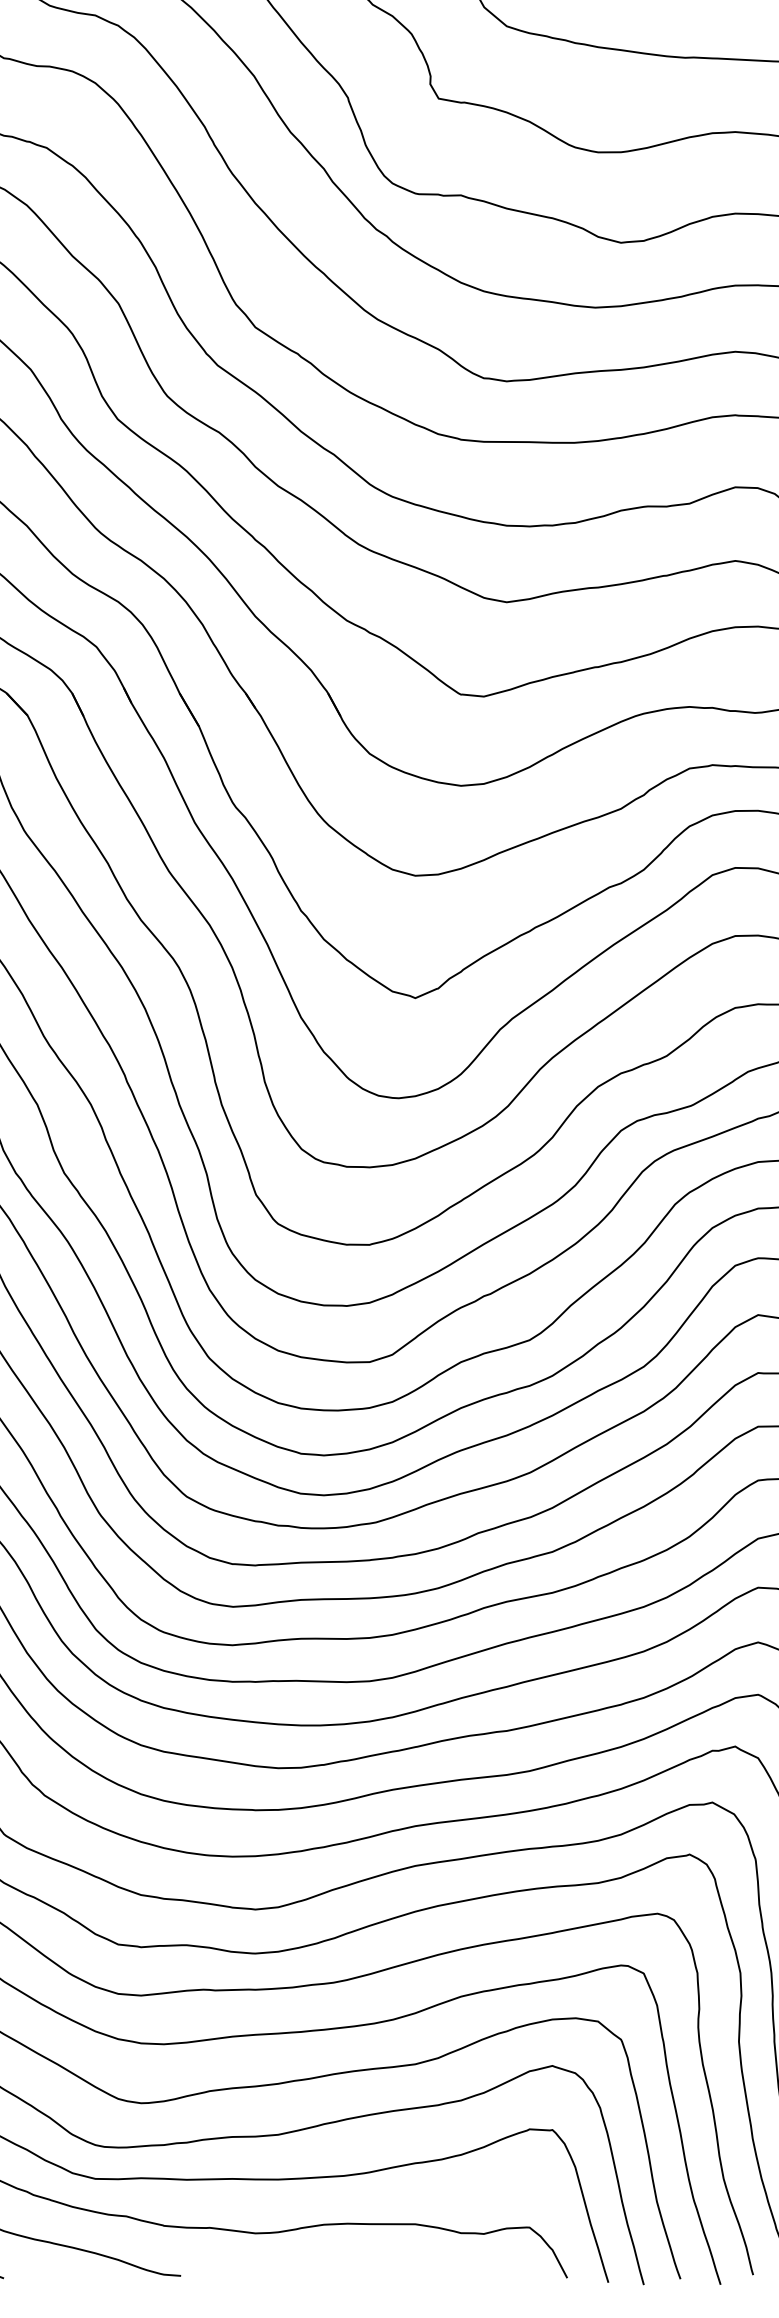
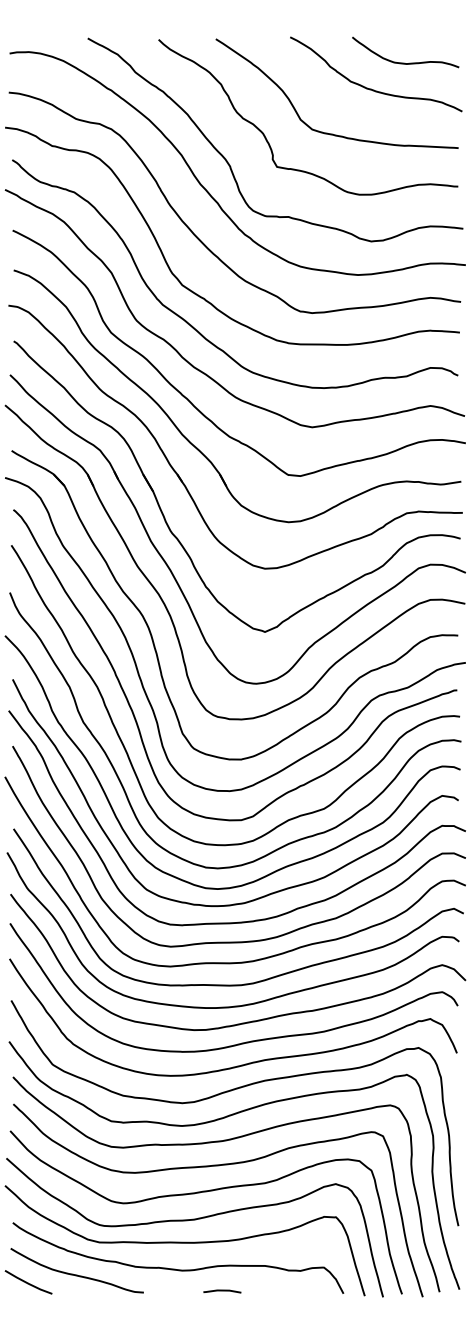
curve: (333, 2273) -> (222, 1291), added

